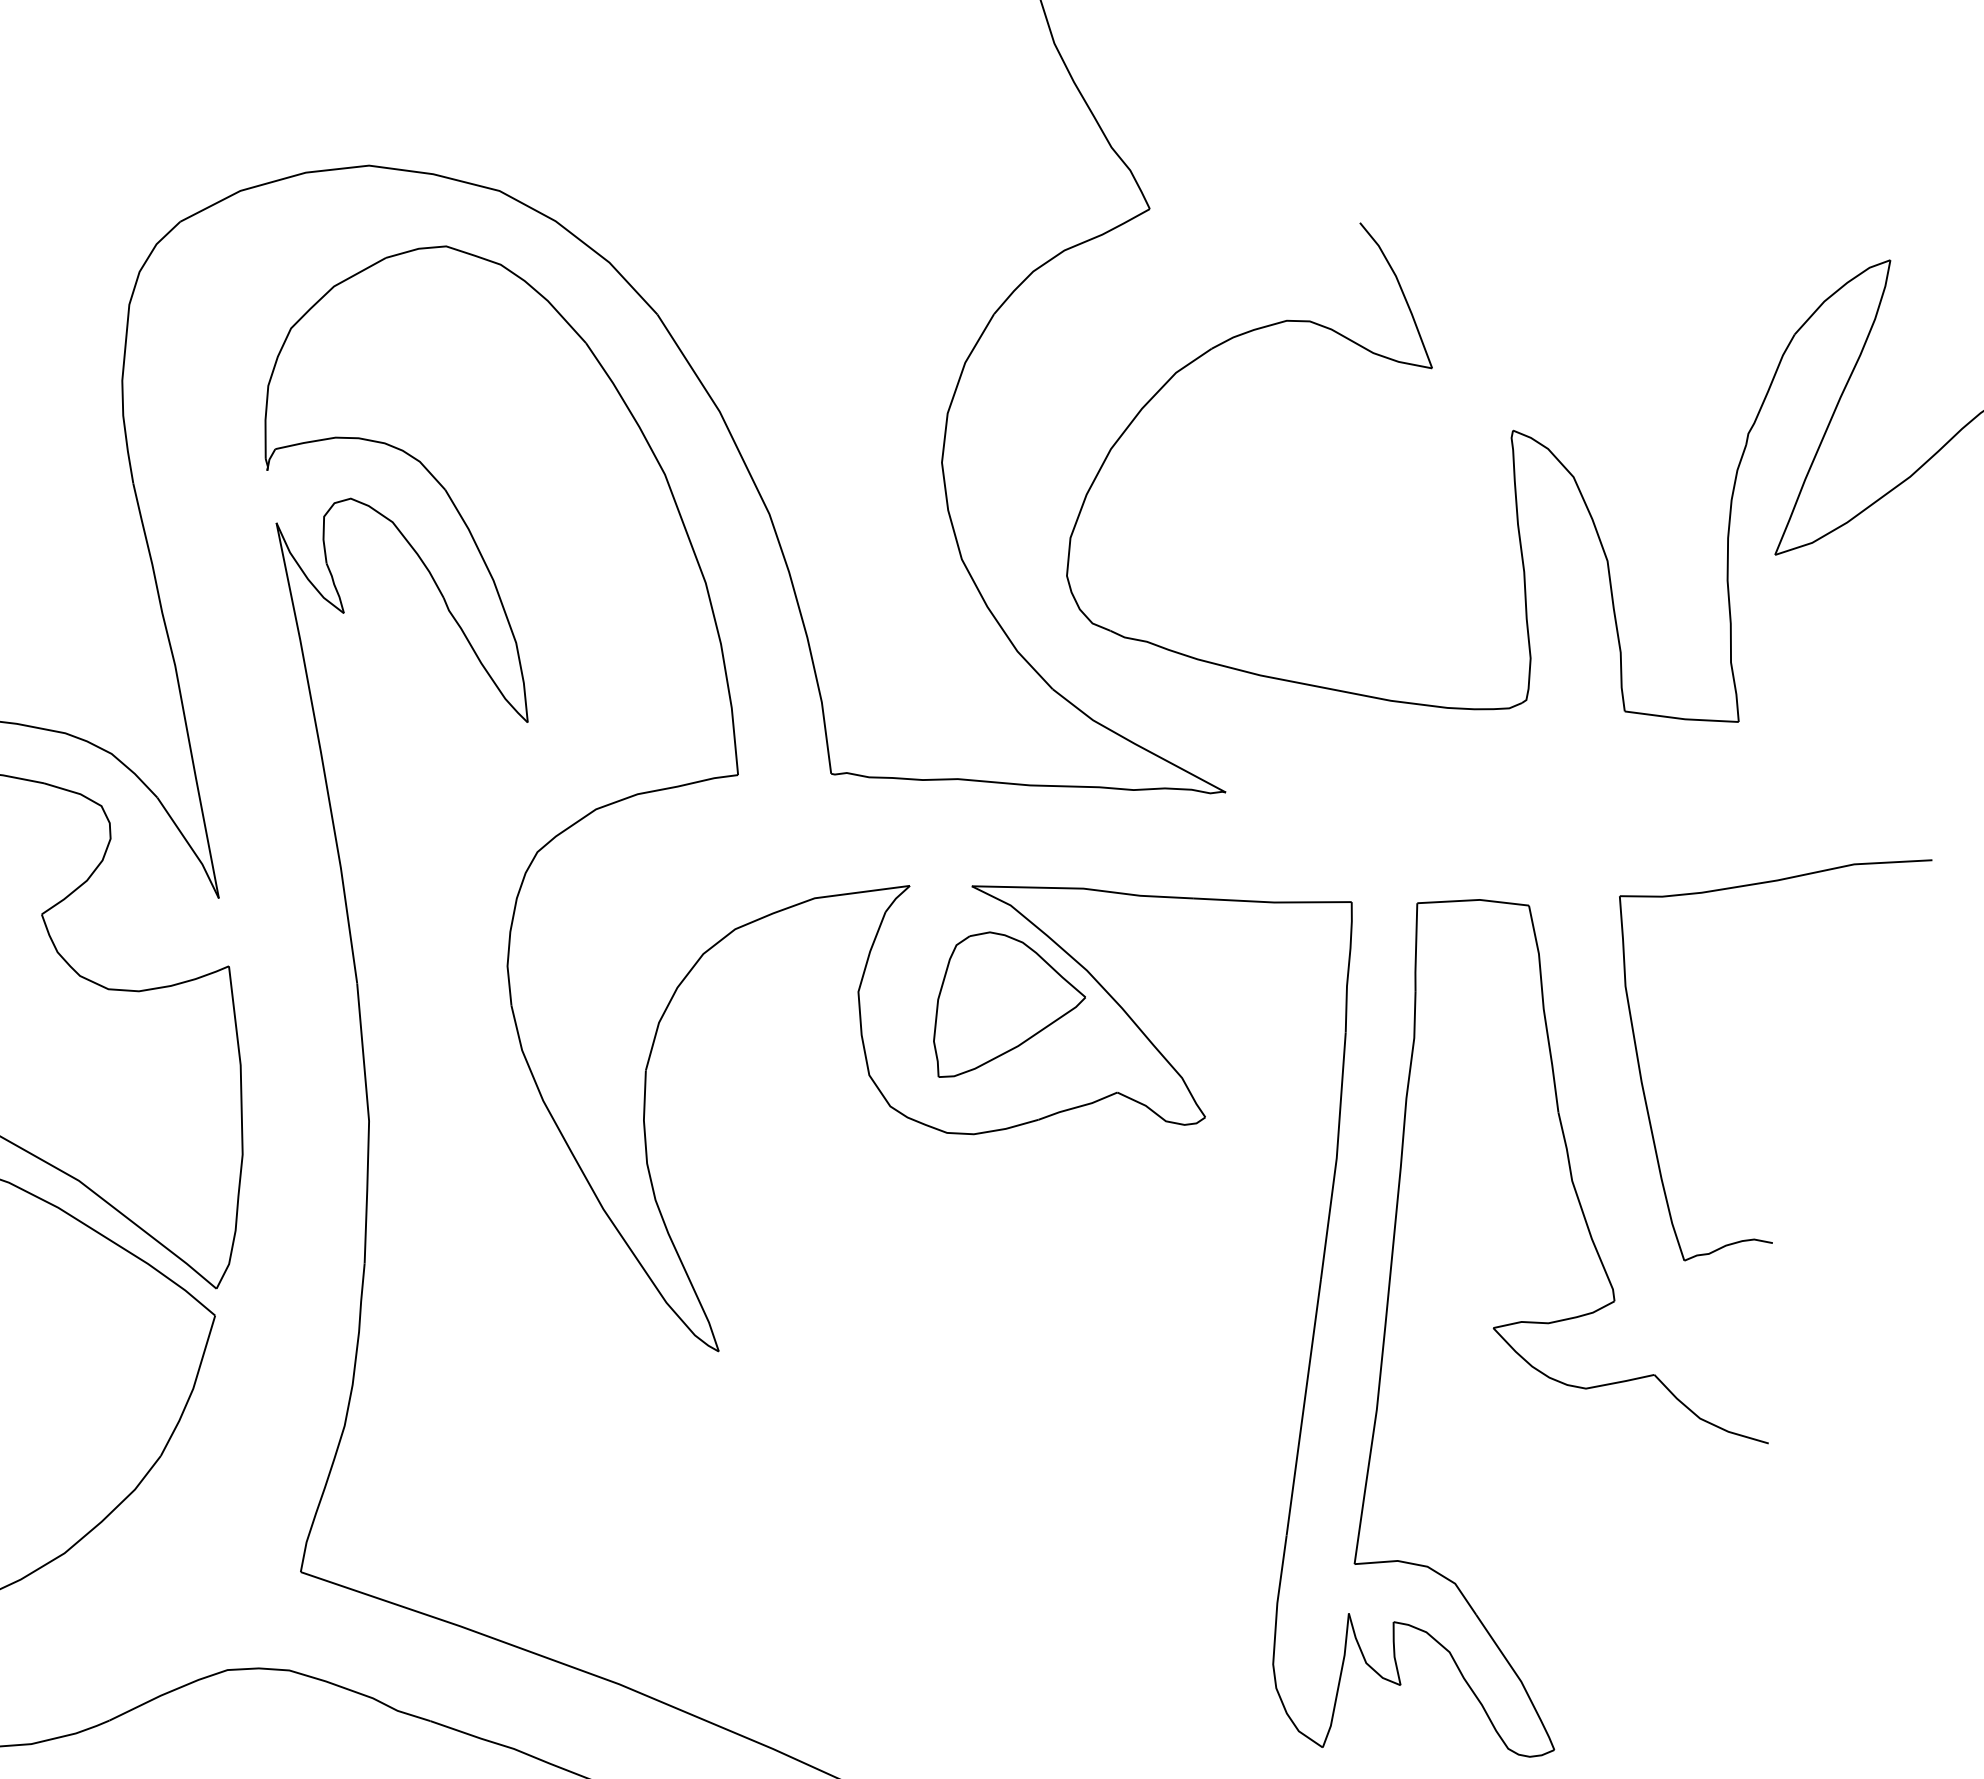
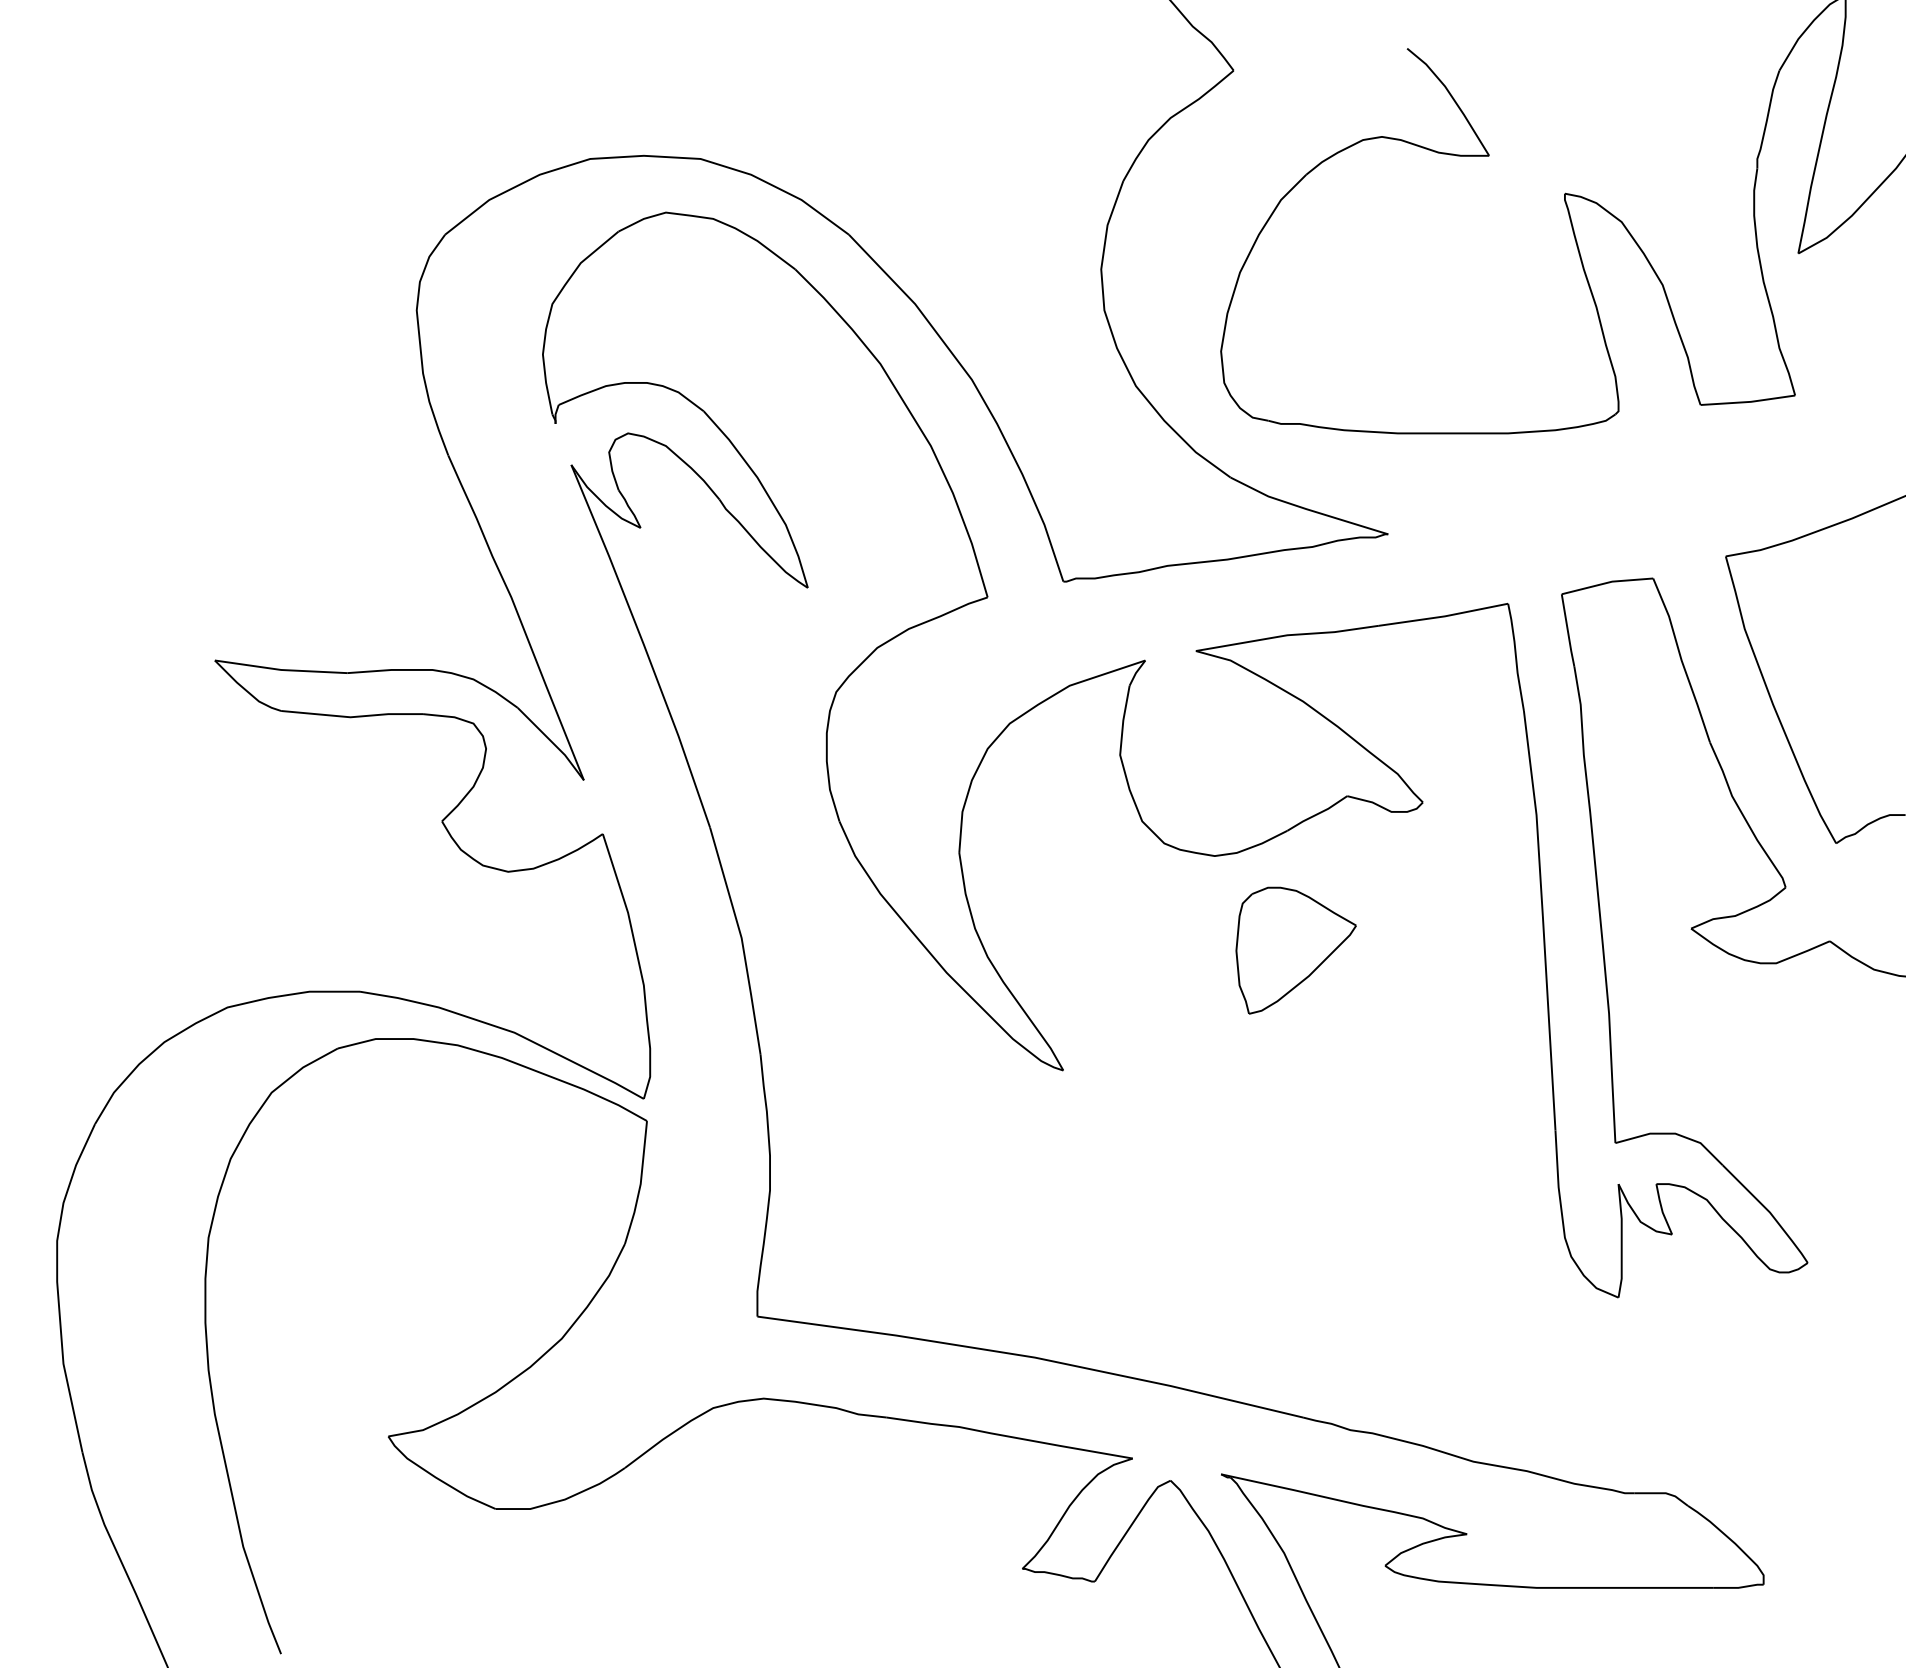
part: (1008, 1012) -> (1295, 950), moved

